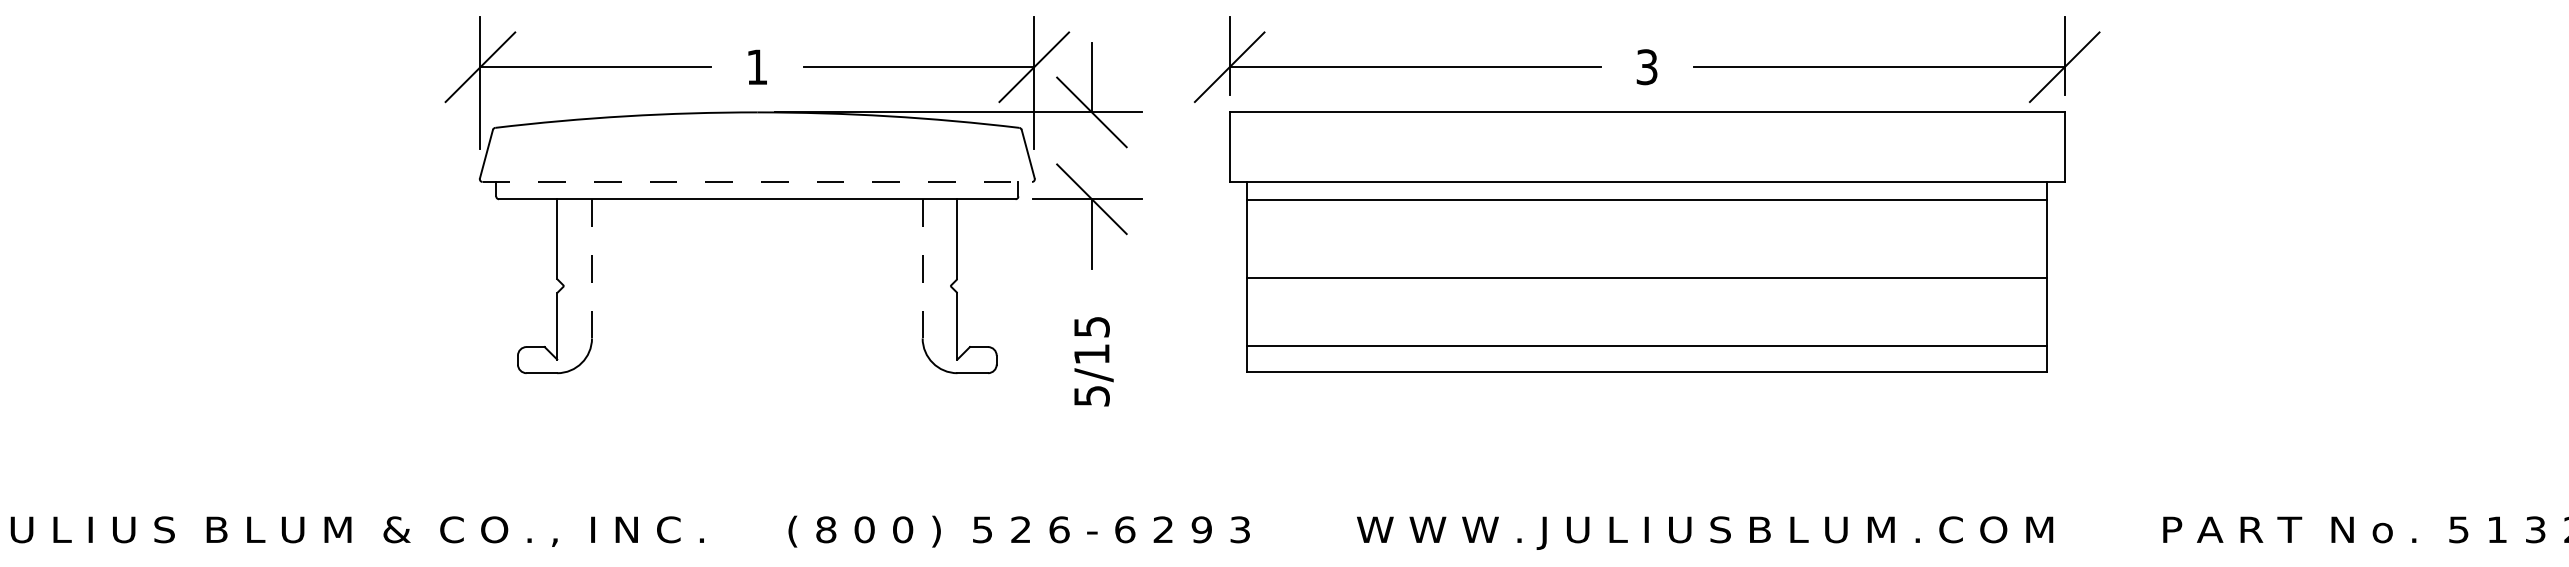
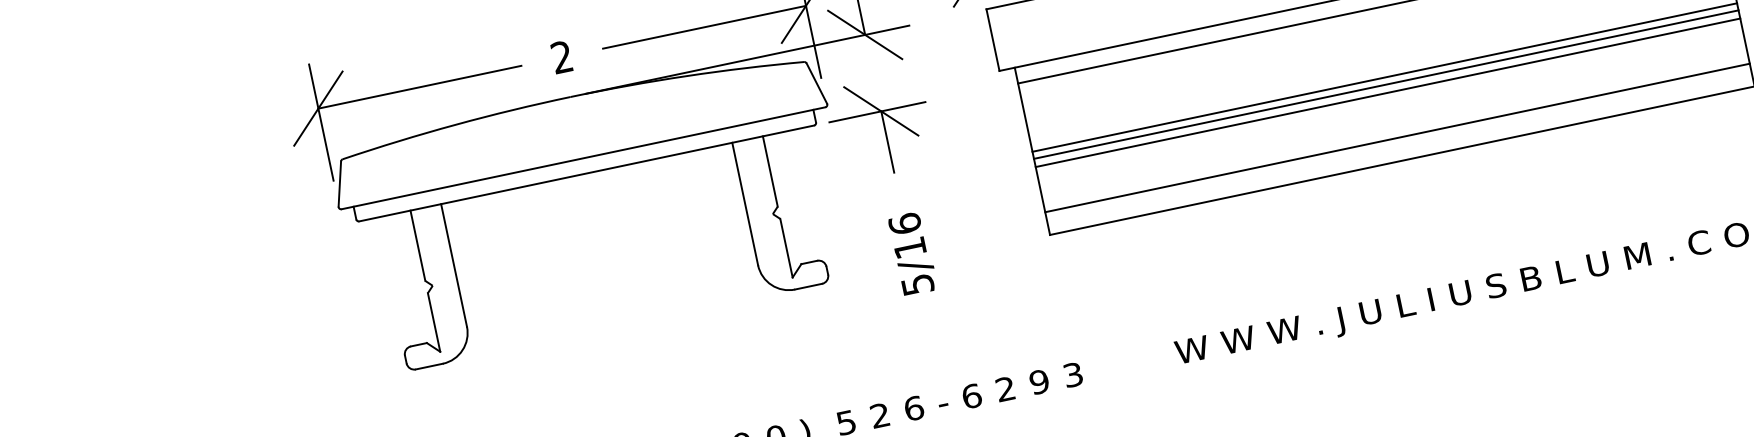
text: (756, 66) -> (561, 56), 1 -> 2
line: (757, 181) -> (583, 157), dashed -> solid
line: (592, 268) -> (454, 265), dashed -> solid
line: (922, 268) -> (744, 203), dashed -> solid
line: (1647, 285) -> (1386, 84), added
line: (1647, 295) -> (1388, 93), added
text: (1091, 326) -> (904, 223), 5/15 -> 5/16

